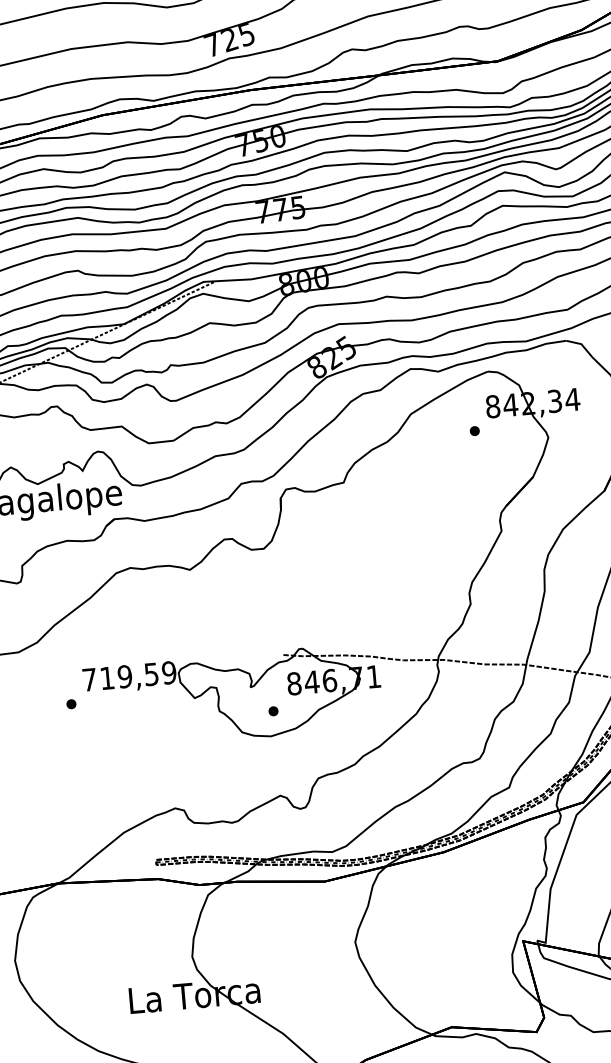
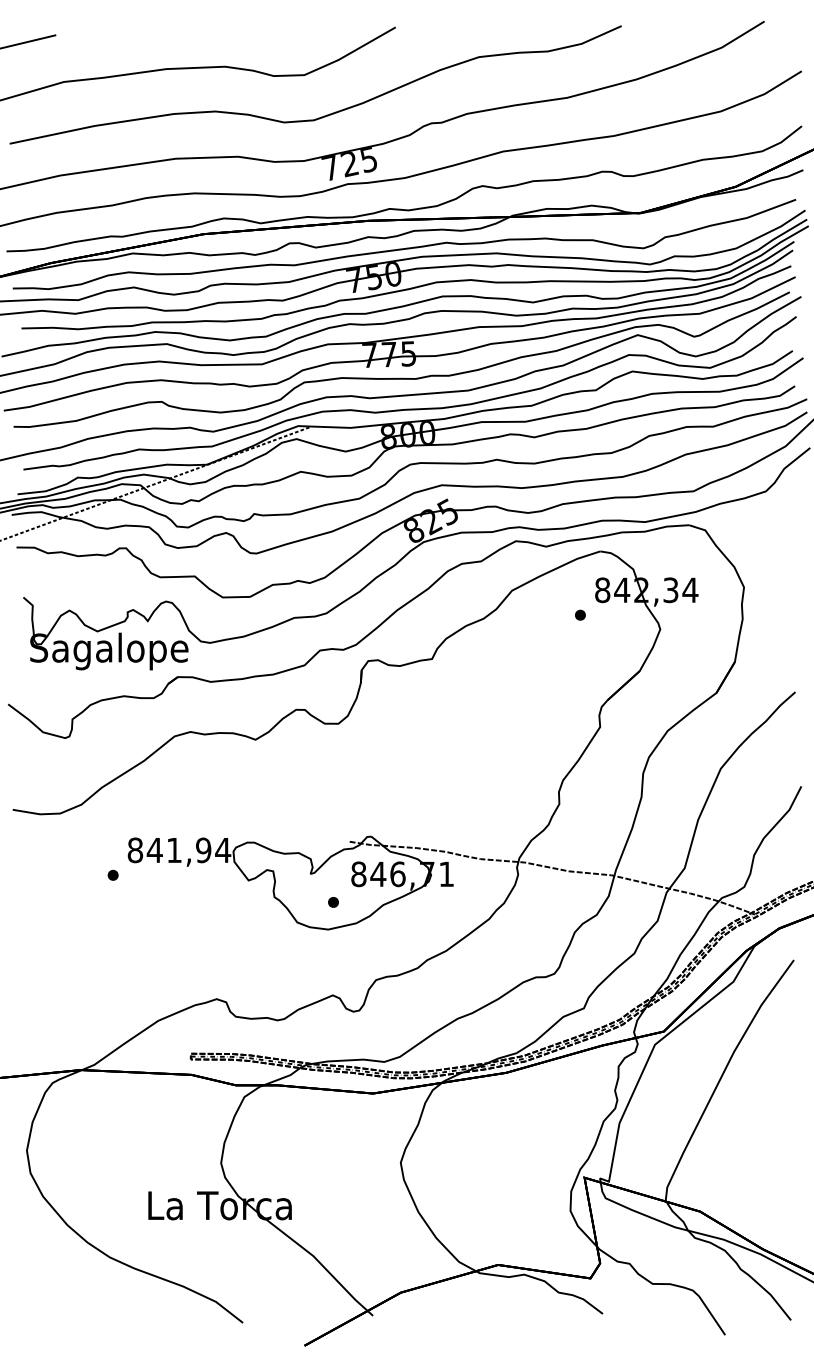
text: (129, 676) -> (179, 850), 719,59 -> 841,94

